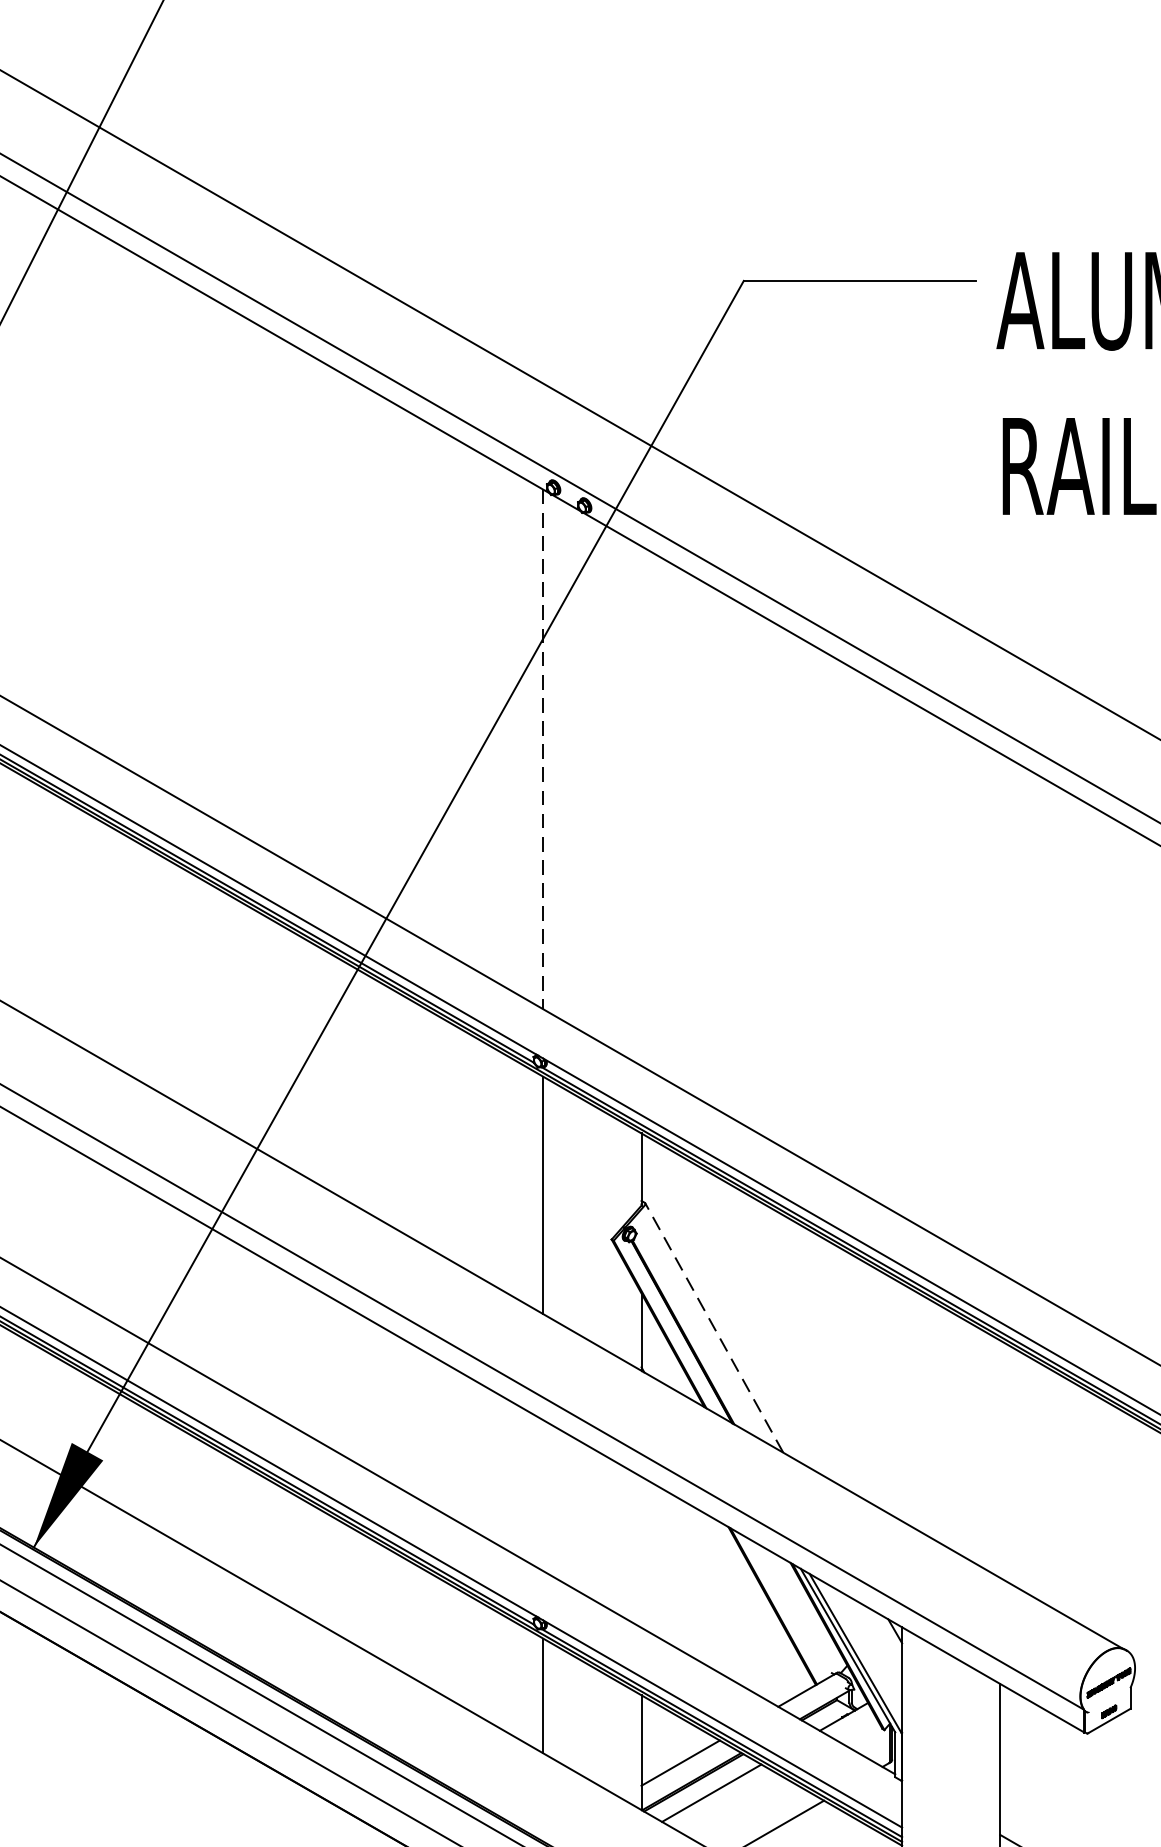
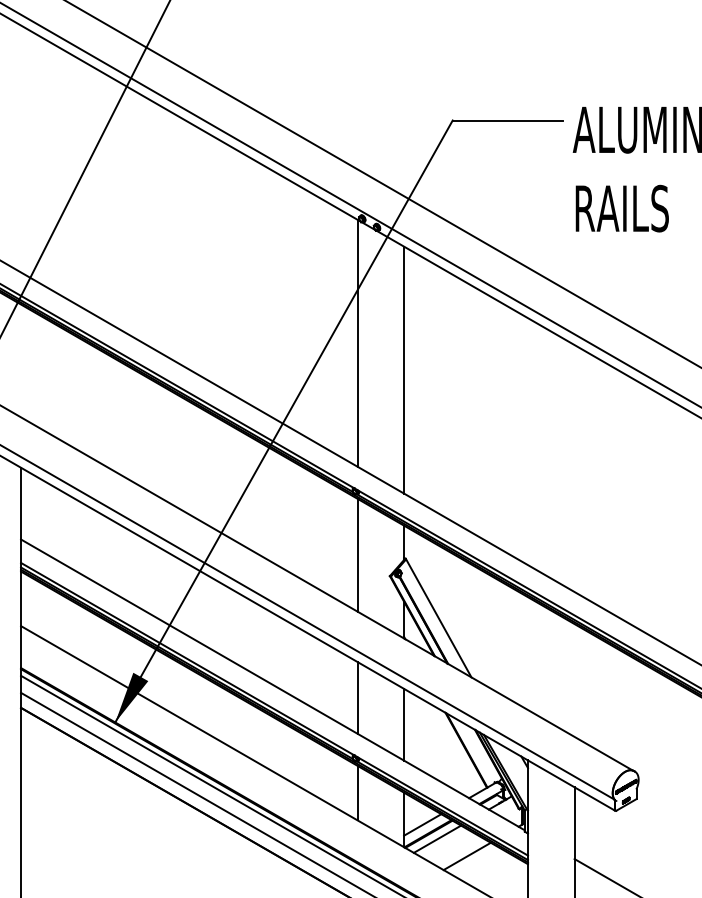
line: (543, 750) -> (357, 343), dashed -> solid
line: (642, 804) -> (404, 369), added
line: (713, 1328) -> (438, 618), dashed -> solid
line: (543, 1494) -> (357, 697), added
line: (642, 1551) -> (404, 724), added

